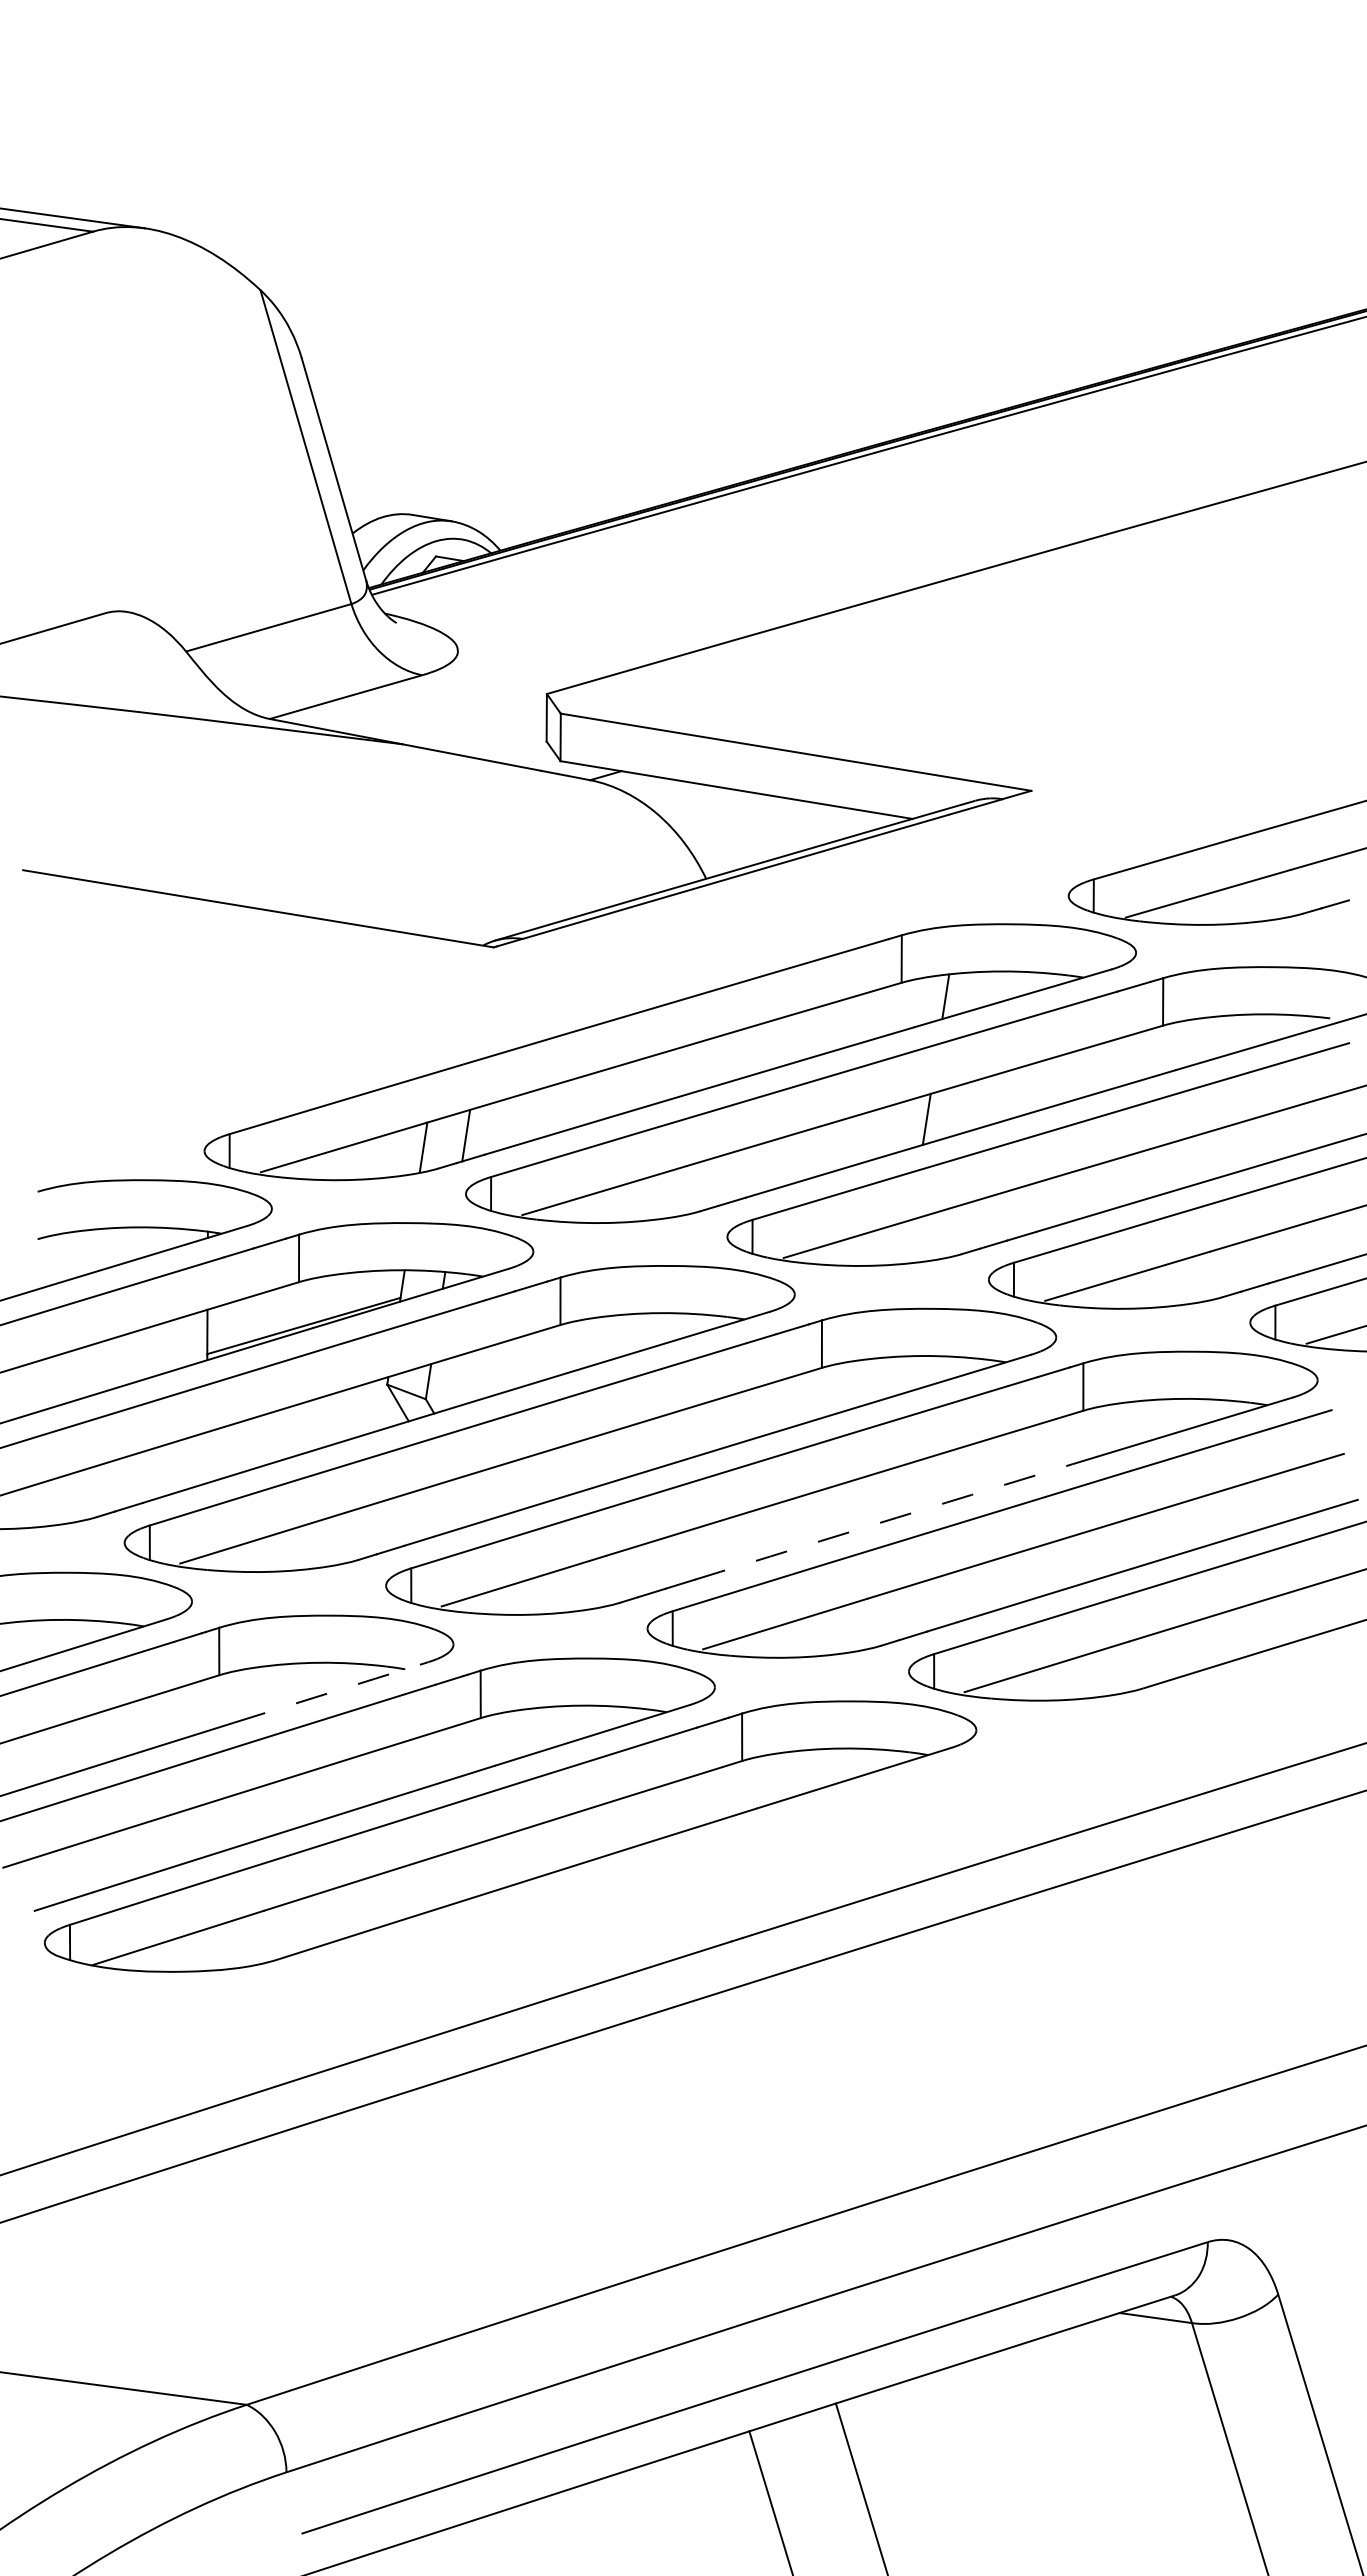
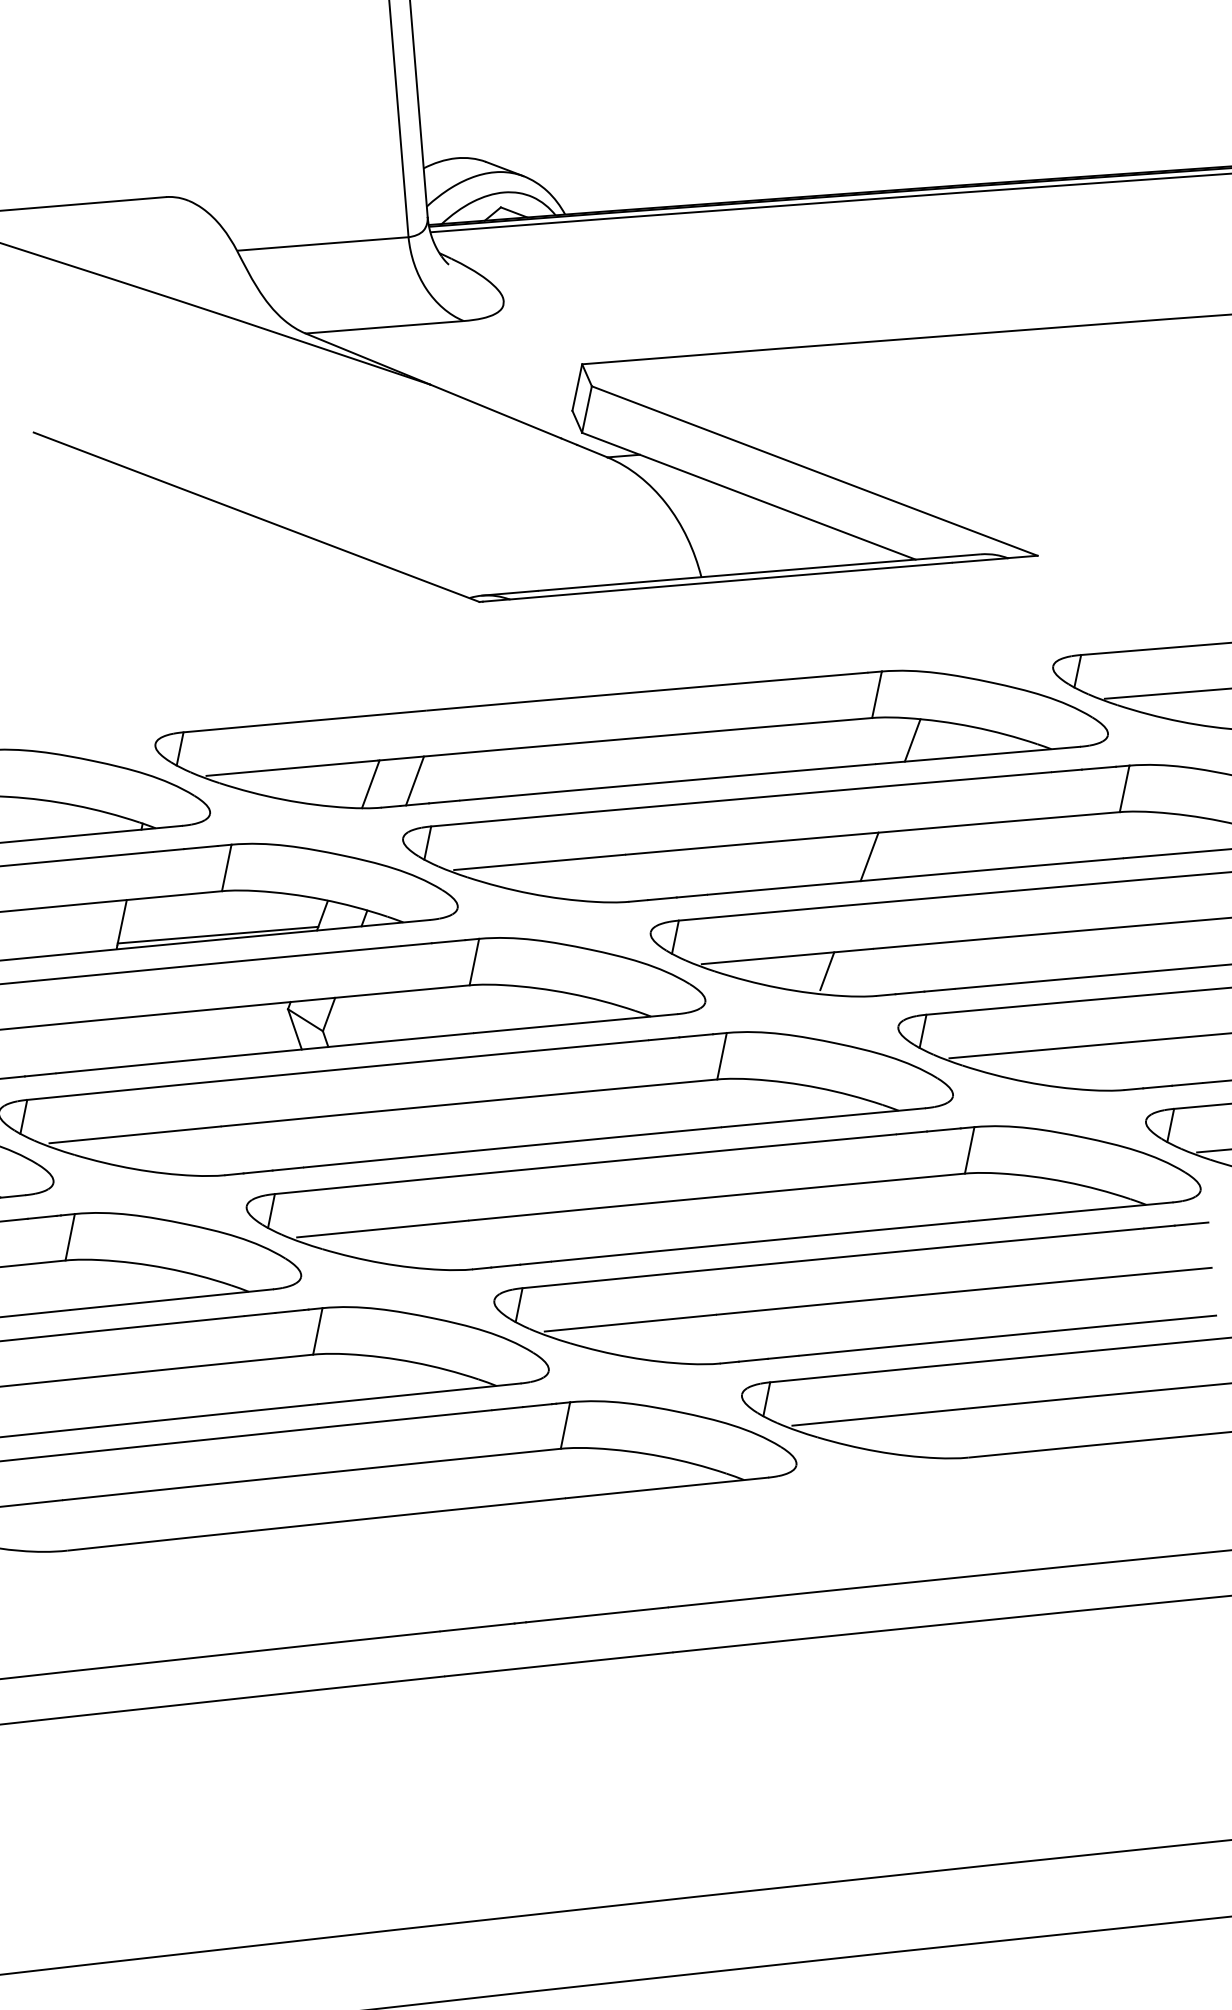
line: (908, 1239) -> (827, 970), added
arc: (896, 1517) -> (760, 1240), dashed -> solid
line: (331, 1692) -> (172, 1299), dashed -> solid

